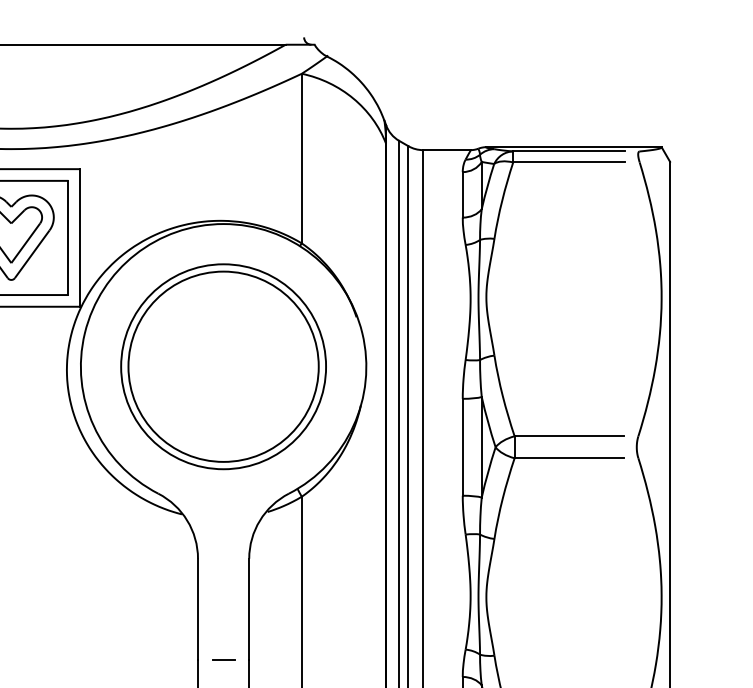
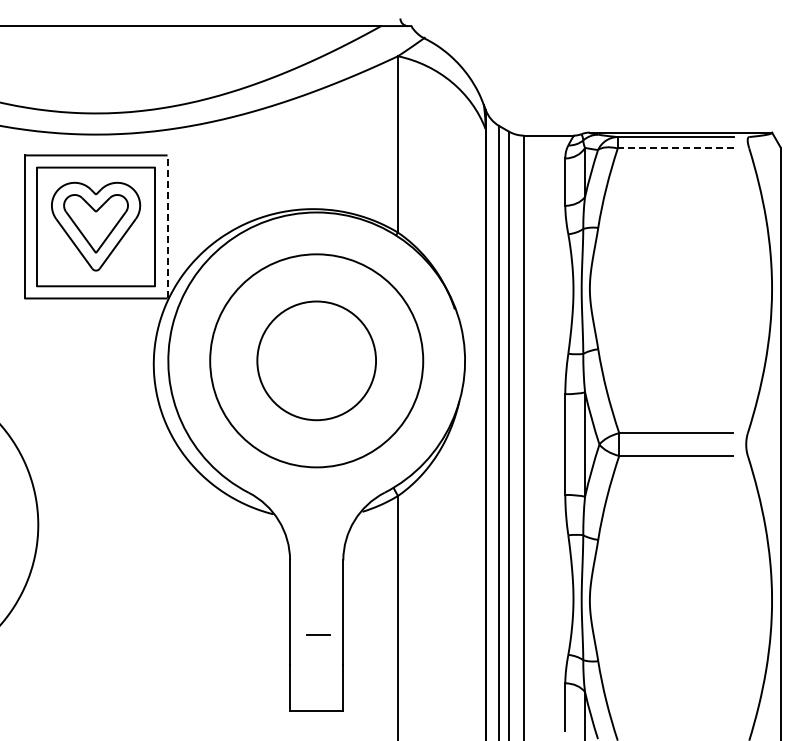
line: (568, 162) -> (675, 148), solid -> dashed
line: (80, 237) -> (167, 226), solid -> dashed
circle: (223, 366) -> (316, 360), size x0.6
line: (223, 658) -> (318, 634), moved

